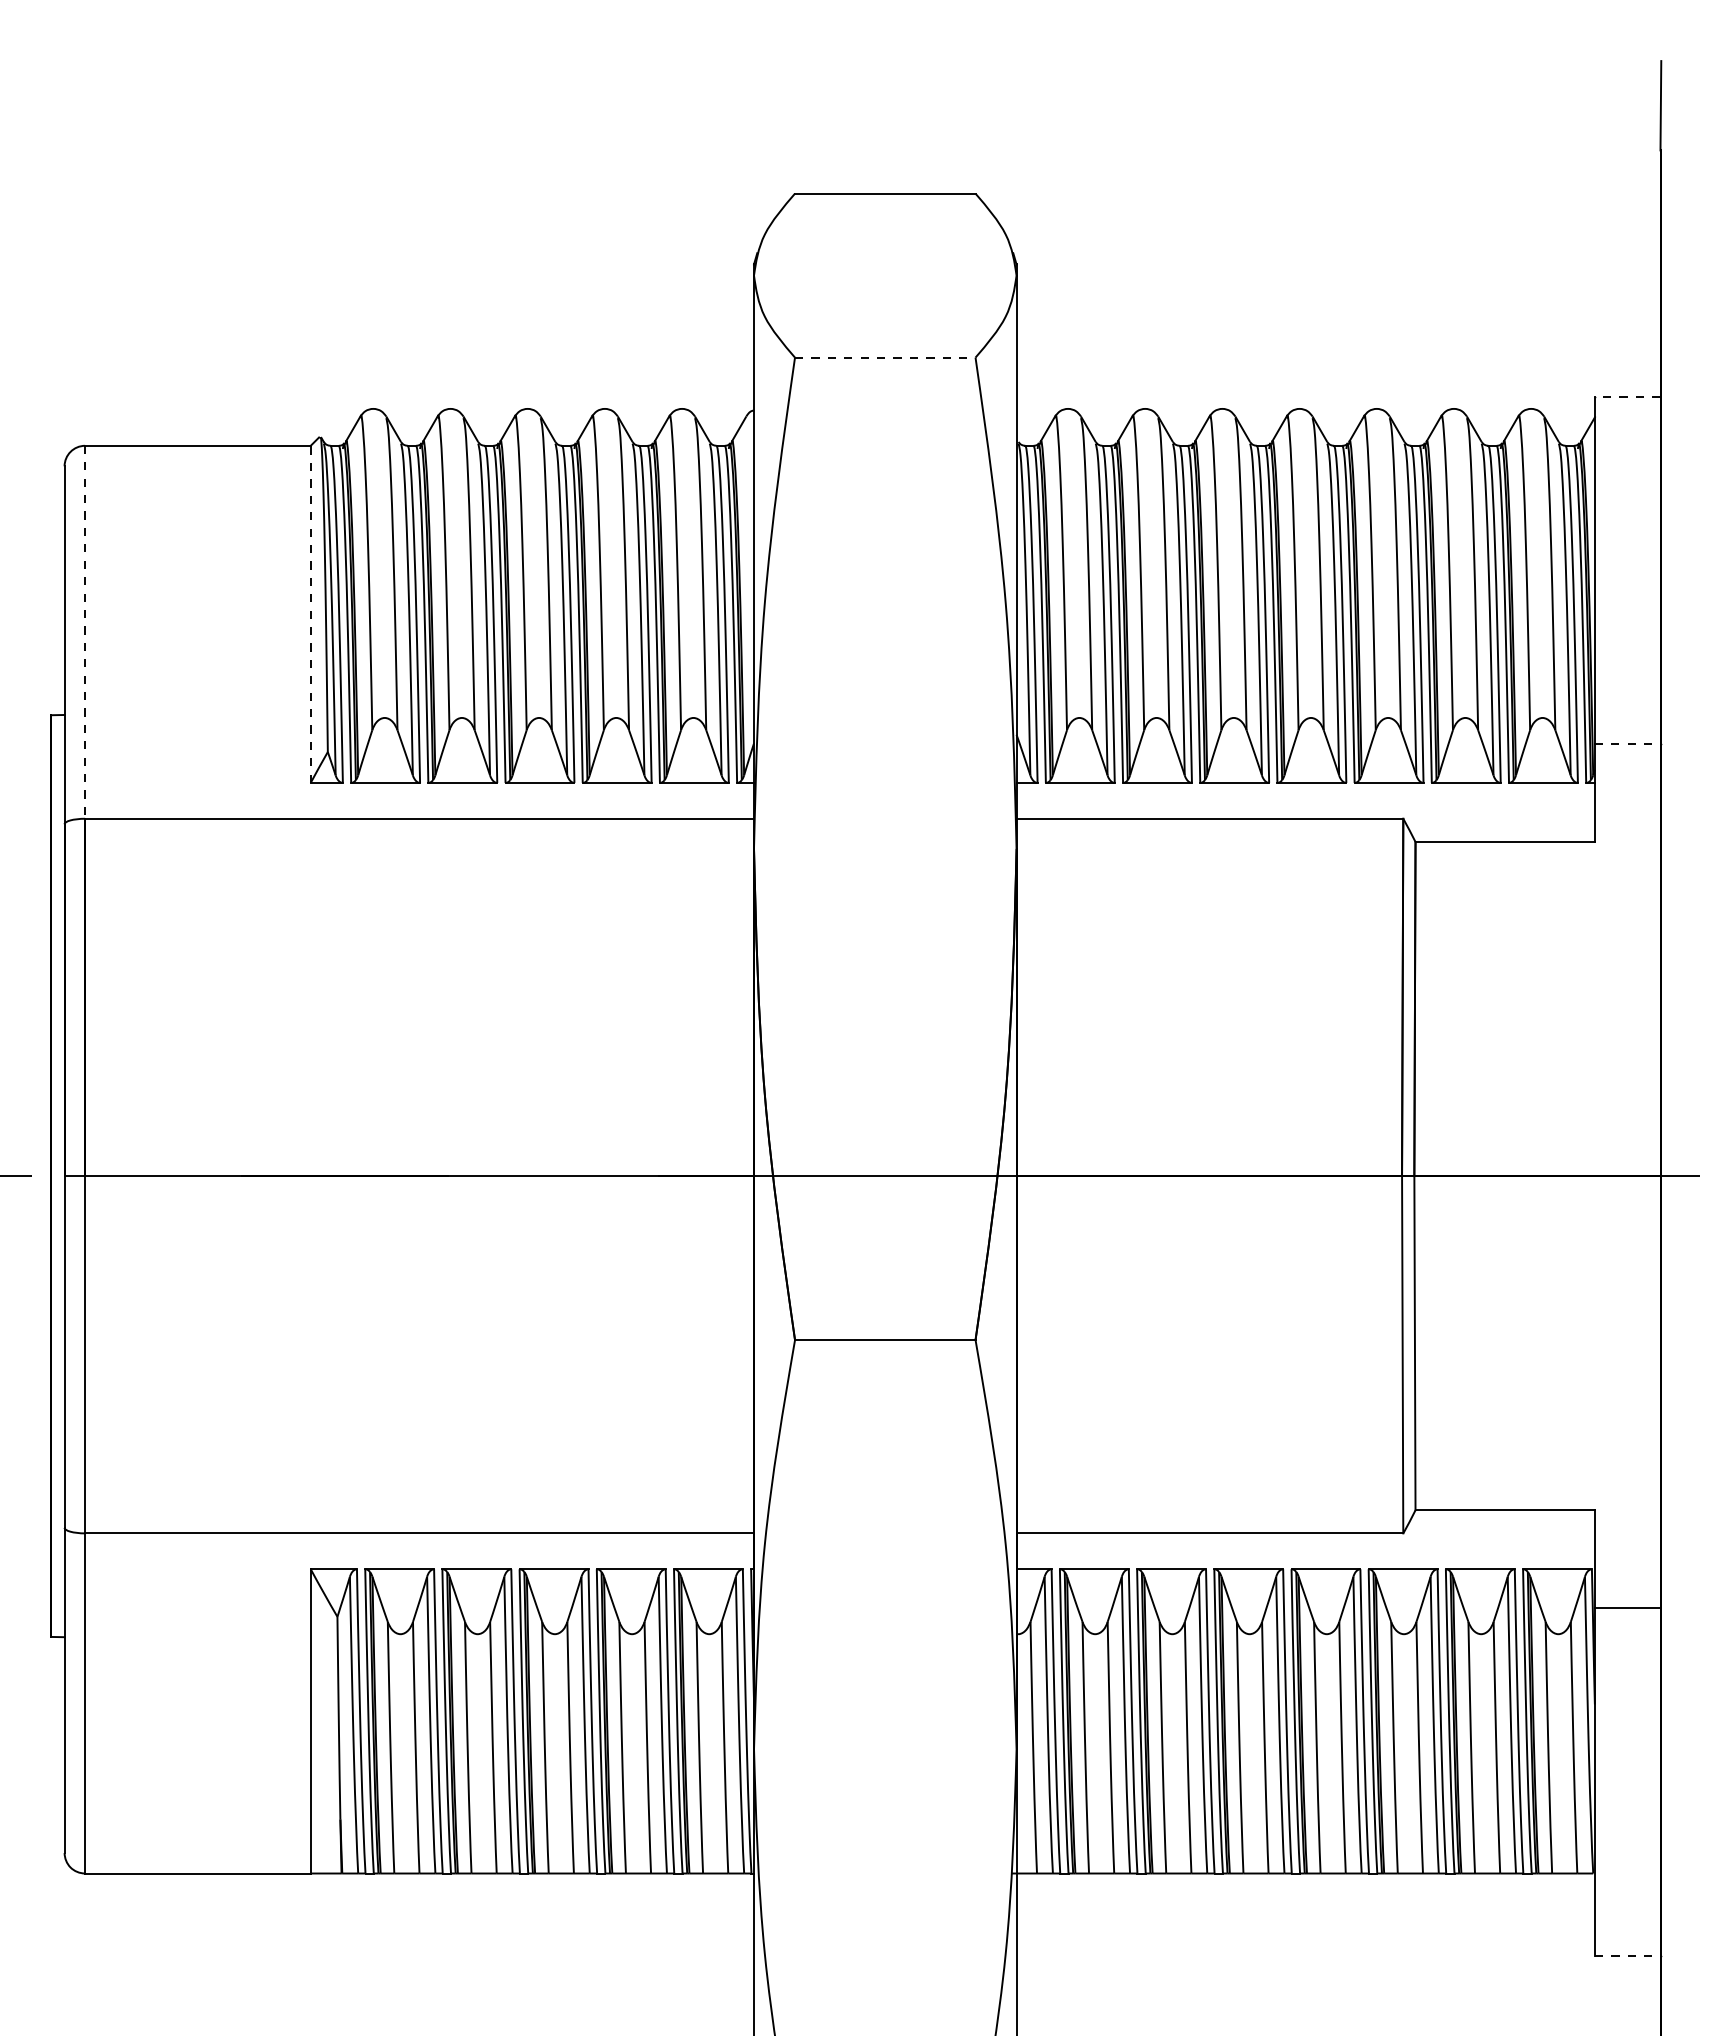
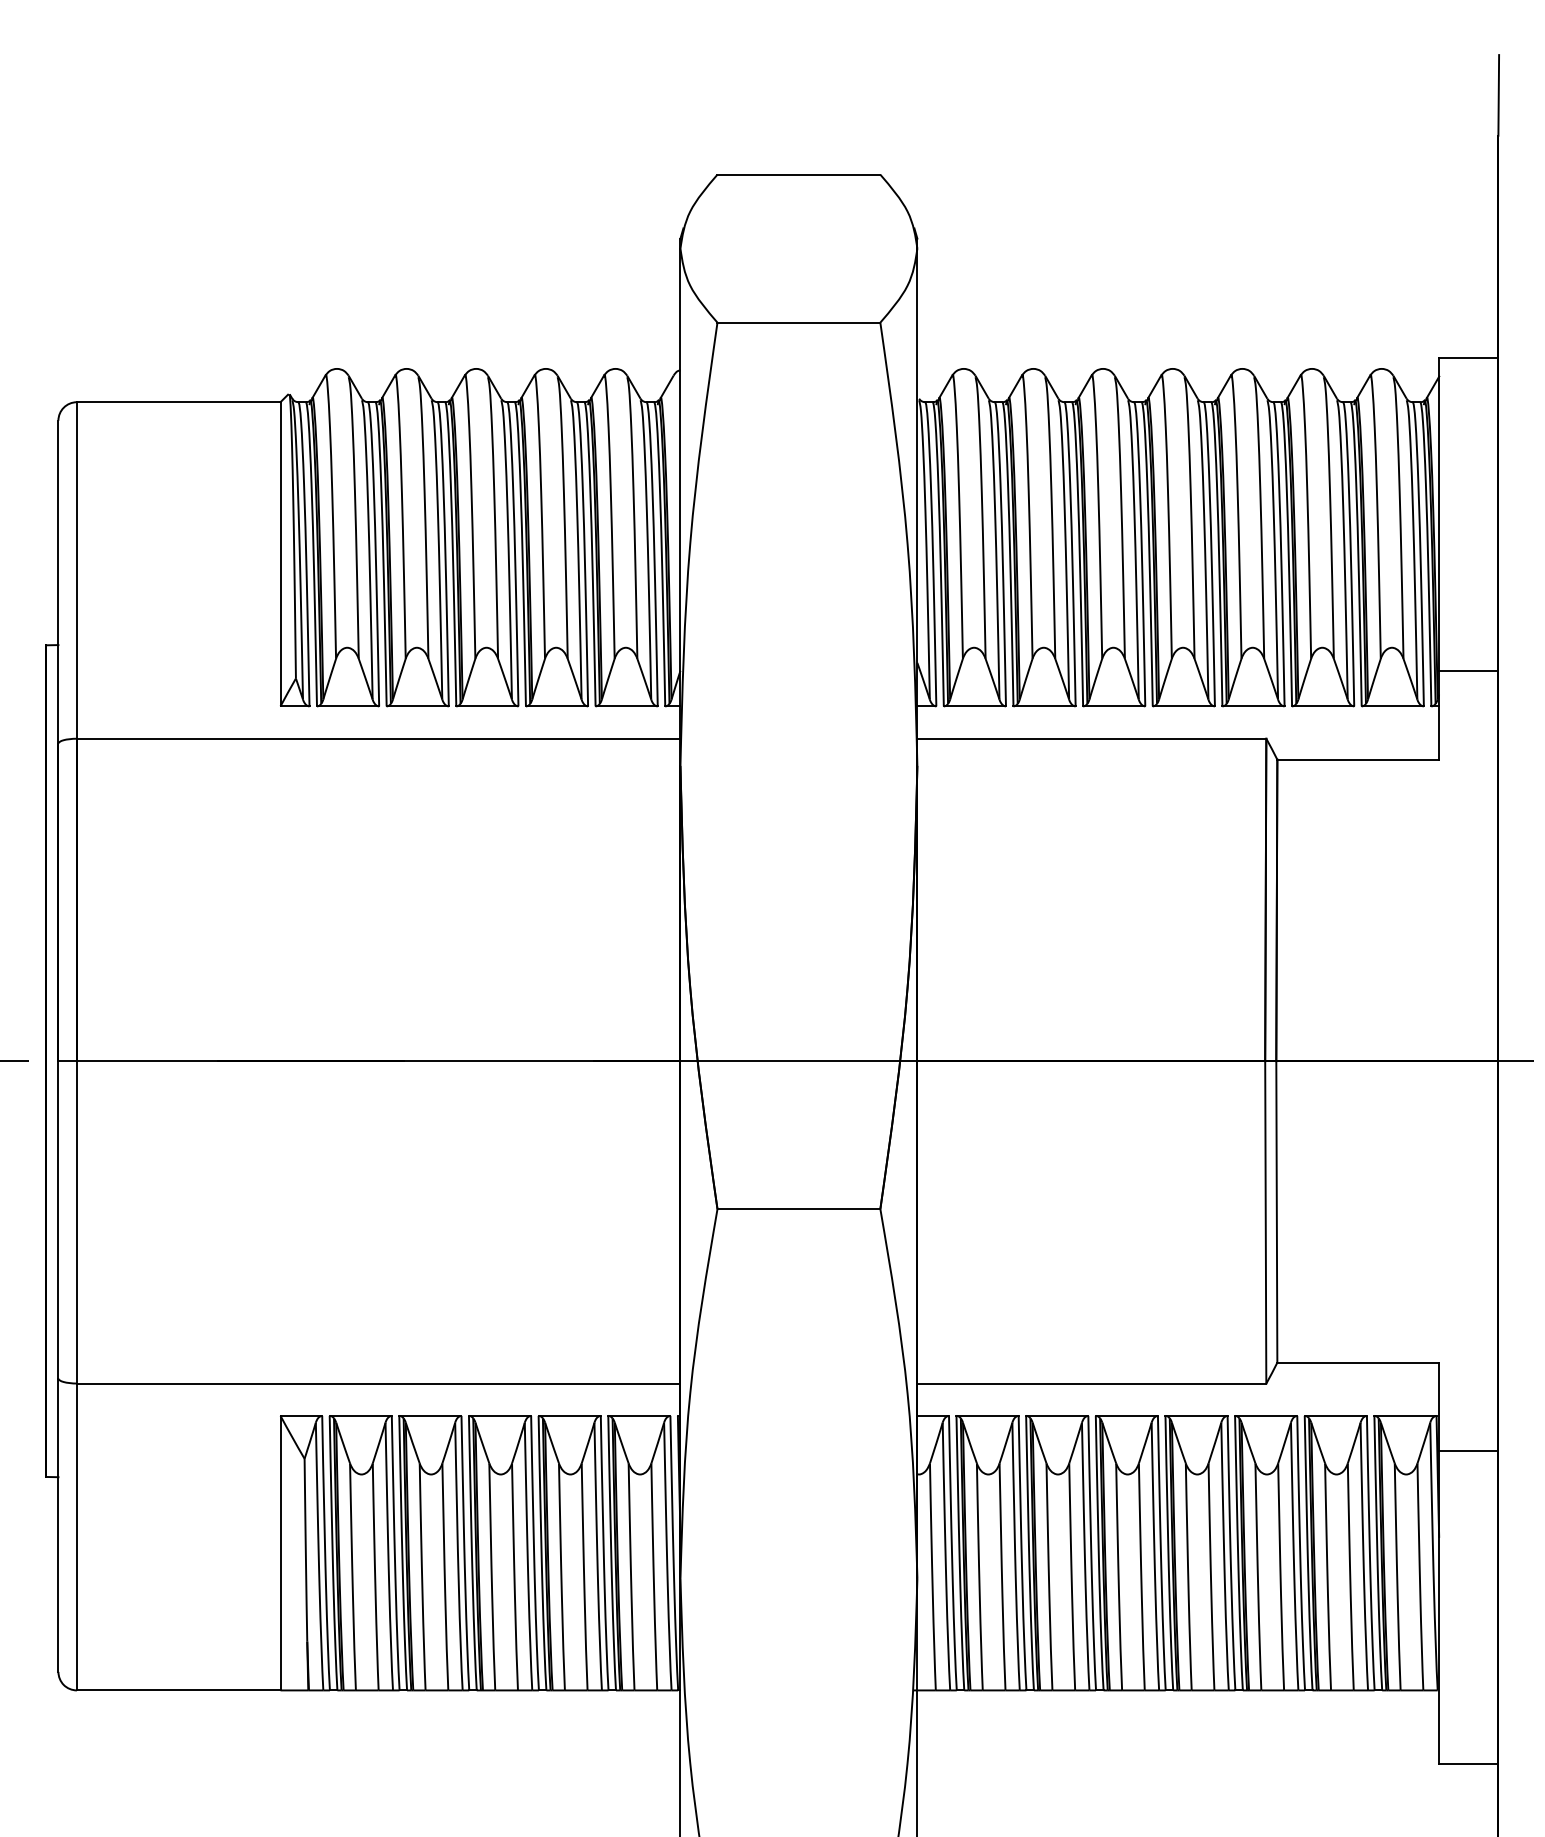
line: (885, 357) -> (799, 322), dashed -> solid
line: (1627, 396) -> (1468, 357), dashed -> solid
line: (310, 614) -> (280, 554), dashed -> solid
line: (85, 632) -> (77, 570), dashed -> solid
line: (1627, 743) -> (1468, 670), dashed -> solid
line: (1627, 1955) -> (1468, 1764), dashed -> solid

